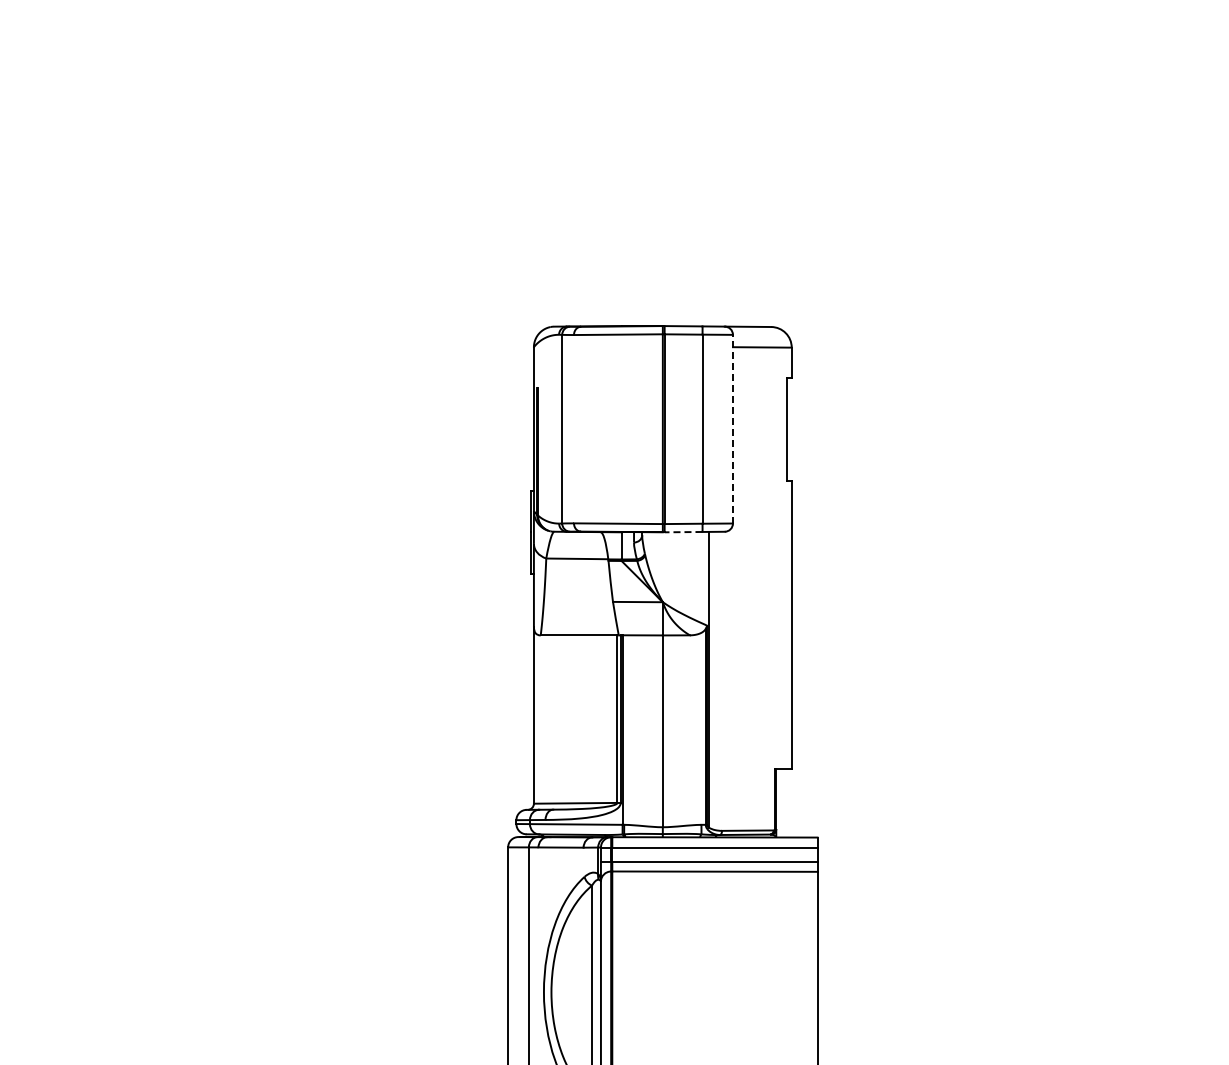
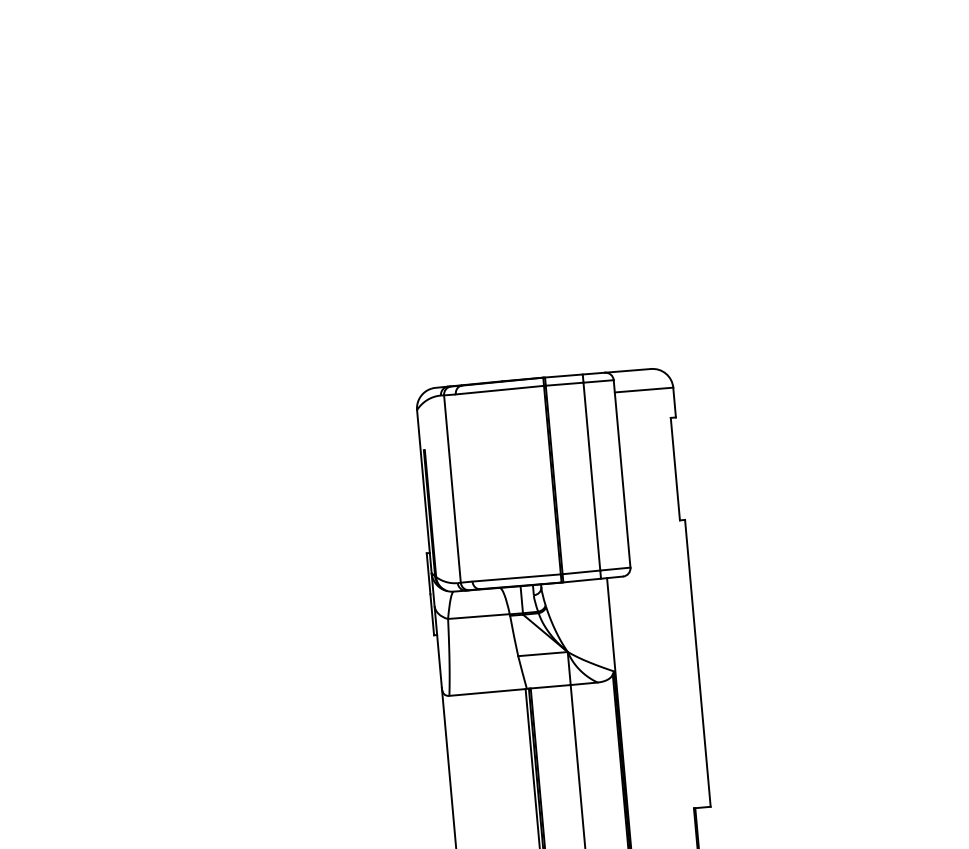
line: (732, 428) -> (621, 473), dashed -> solid
line: (683, 532) -> (582, 580), dashed -> solid

